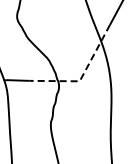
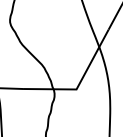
line: (82, 76) -> (79, 84), dashed -> solid

